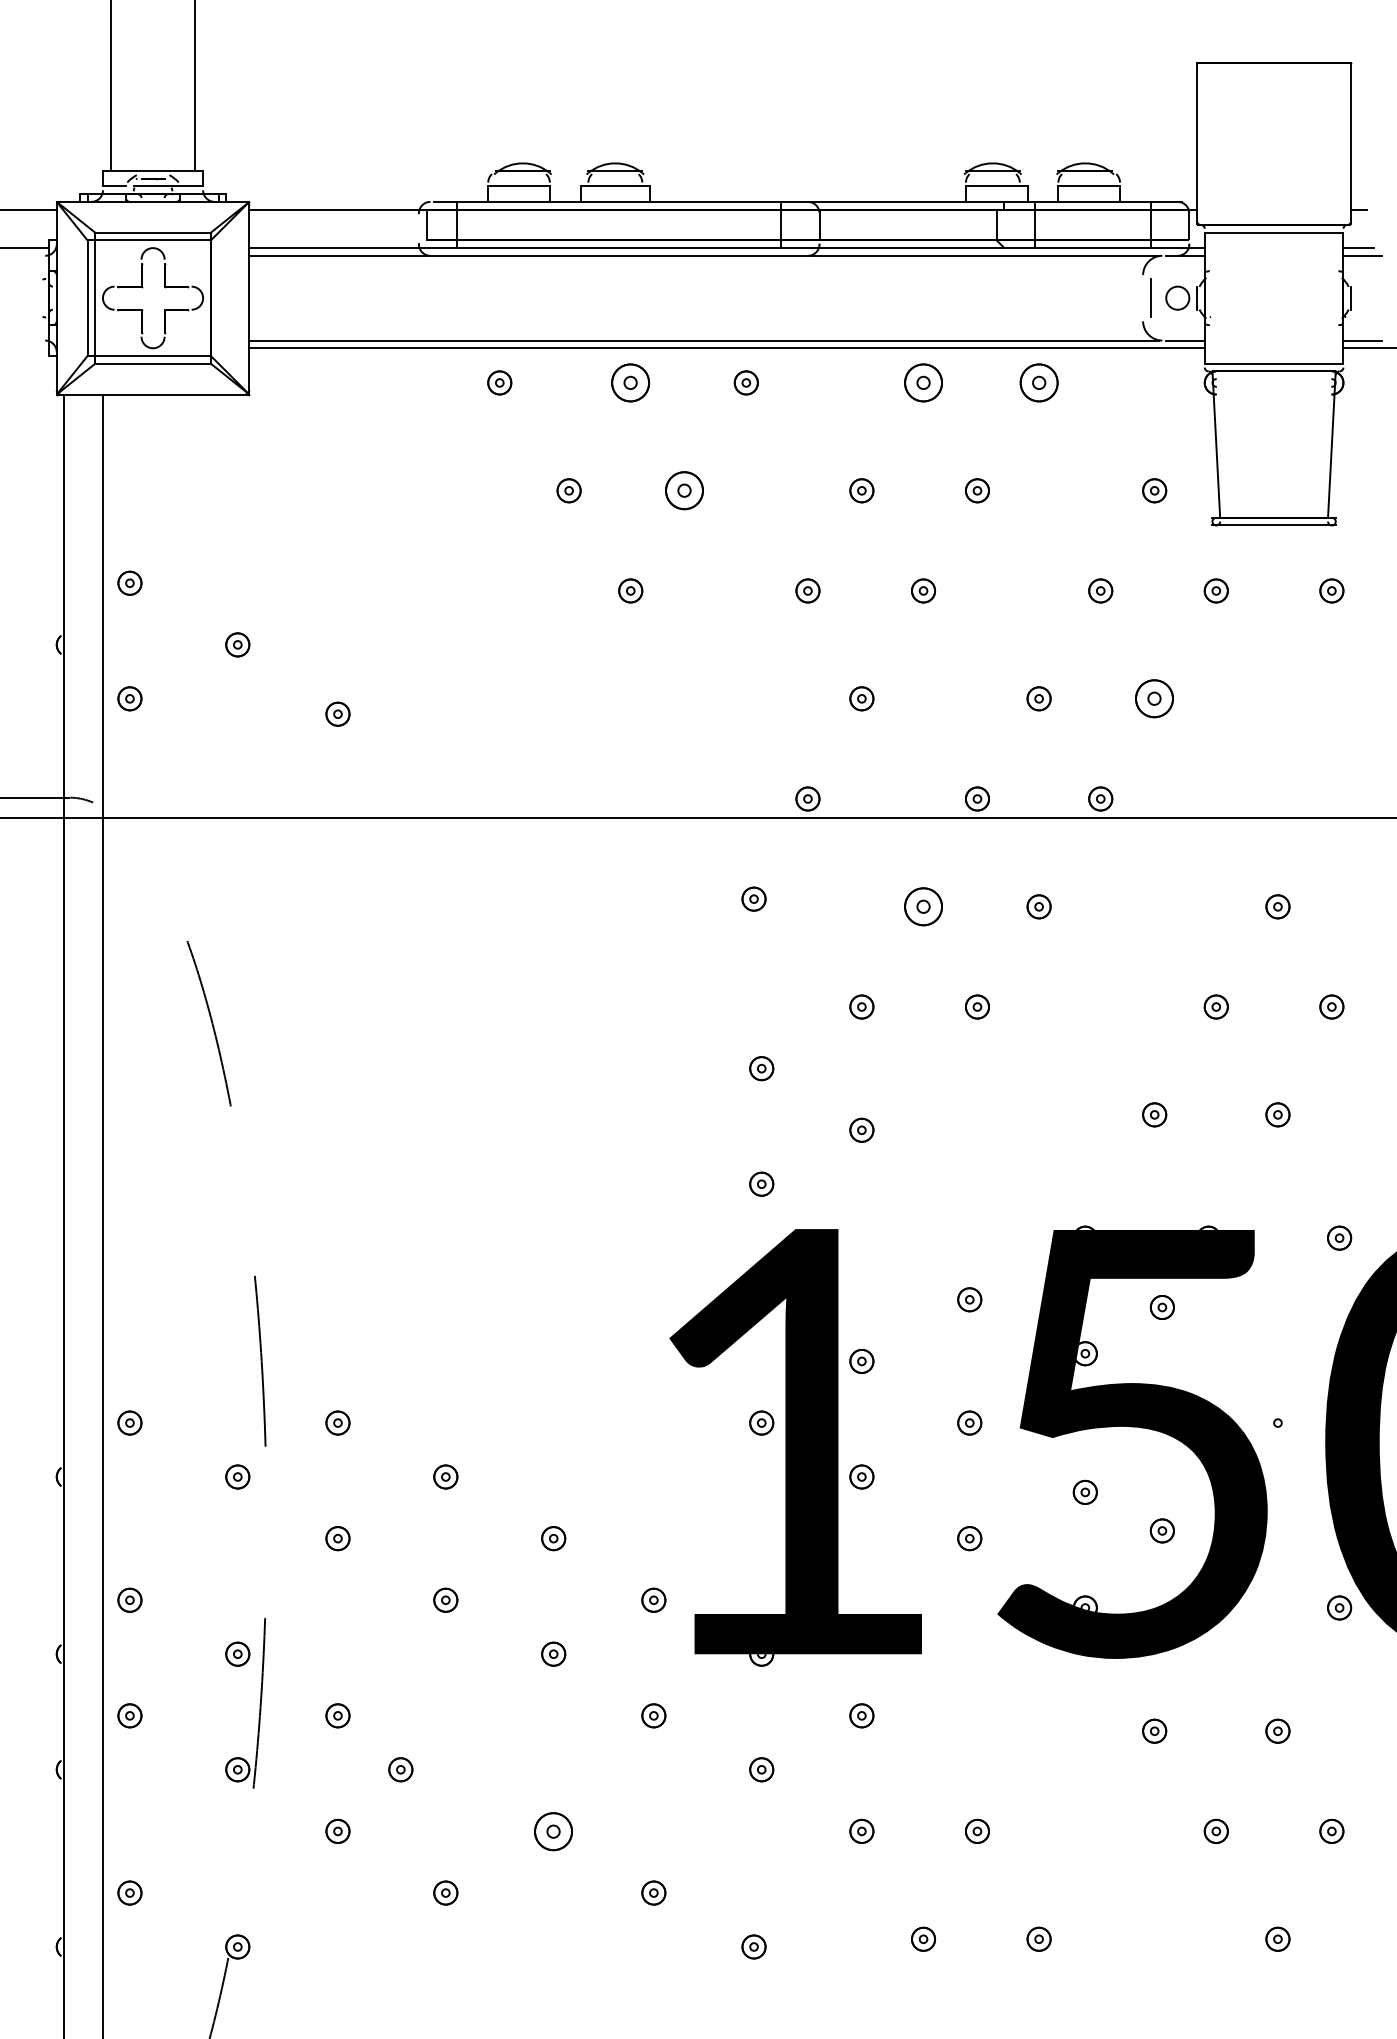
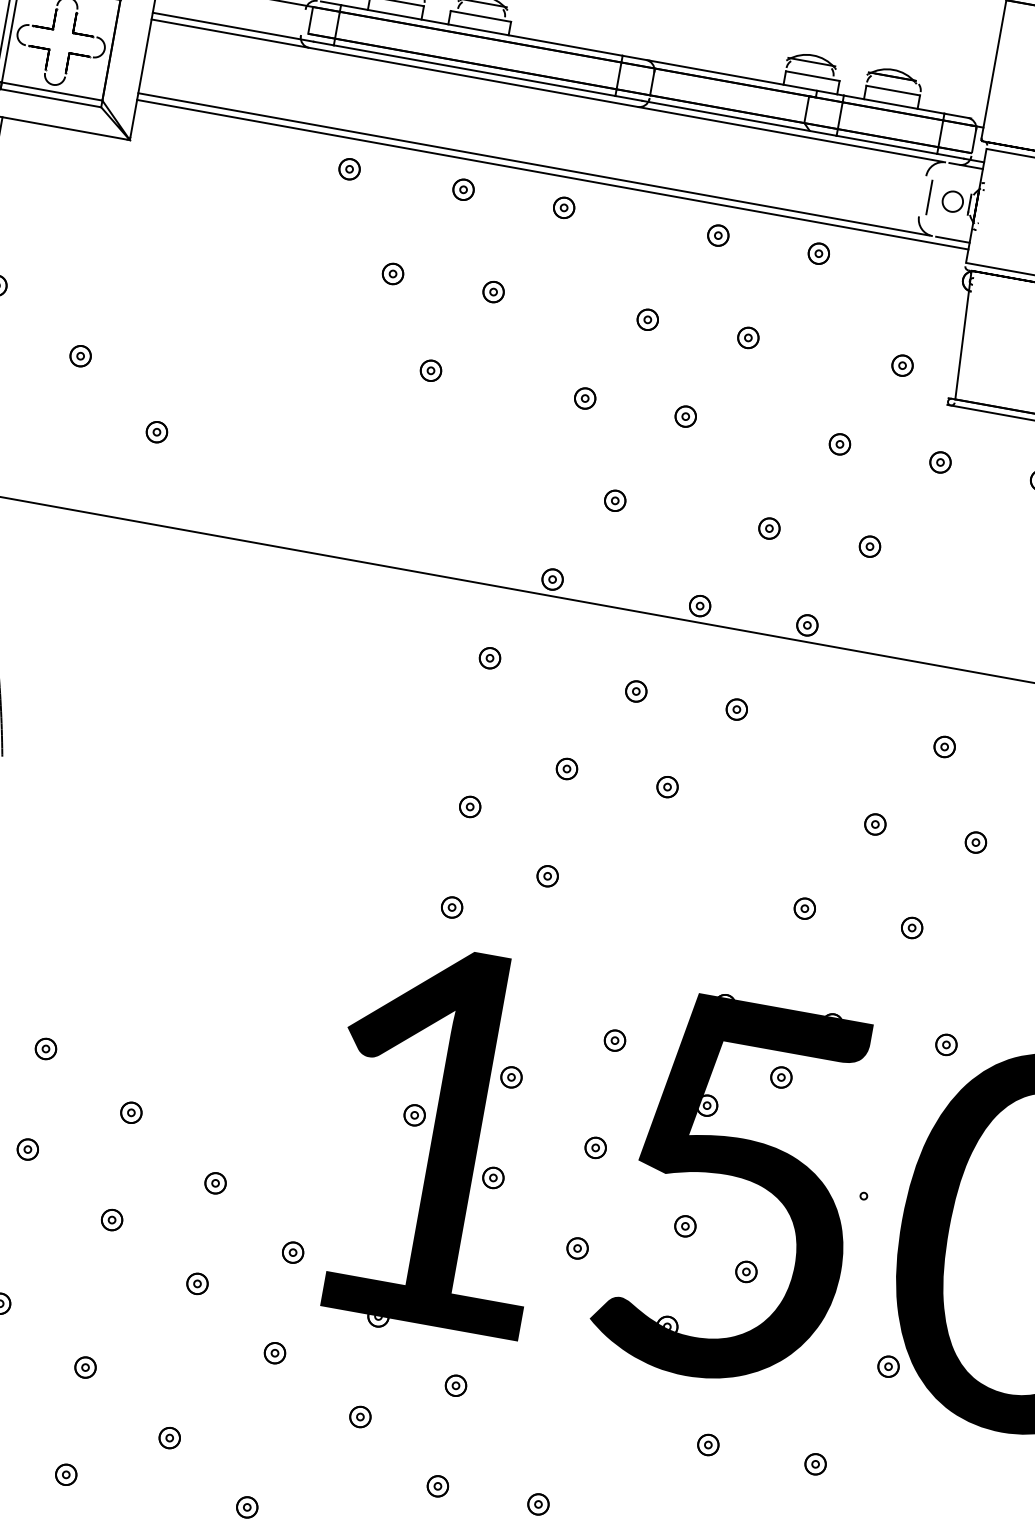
part: (630, 382) -> (463, 189), size x0.62
part: (923, 382) -> (718, 235), size x0.62
part: (1038, 382) -> (818, 253), size x0.62
part: (684, 490) -> (493, 291), size x0.62
part: (1154, 698) -> (869, 546), size x0.62
part: (923, 906) -> (636, 691), size x0.62
part: (400, 1769) -> (85, 1367), moved
part: (553, 1830) -> (169, 1437), size x0.62

